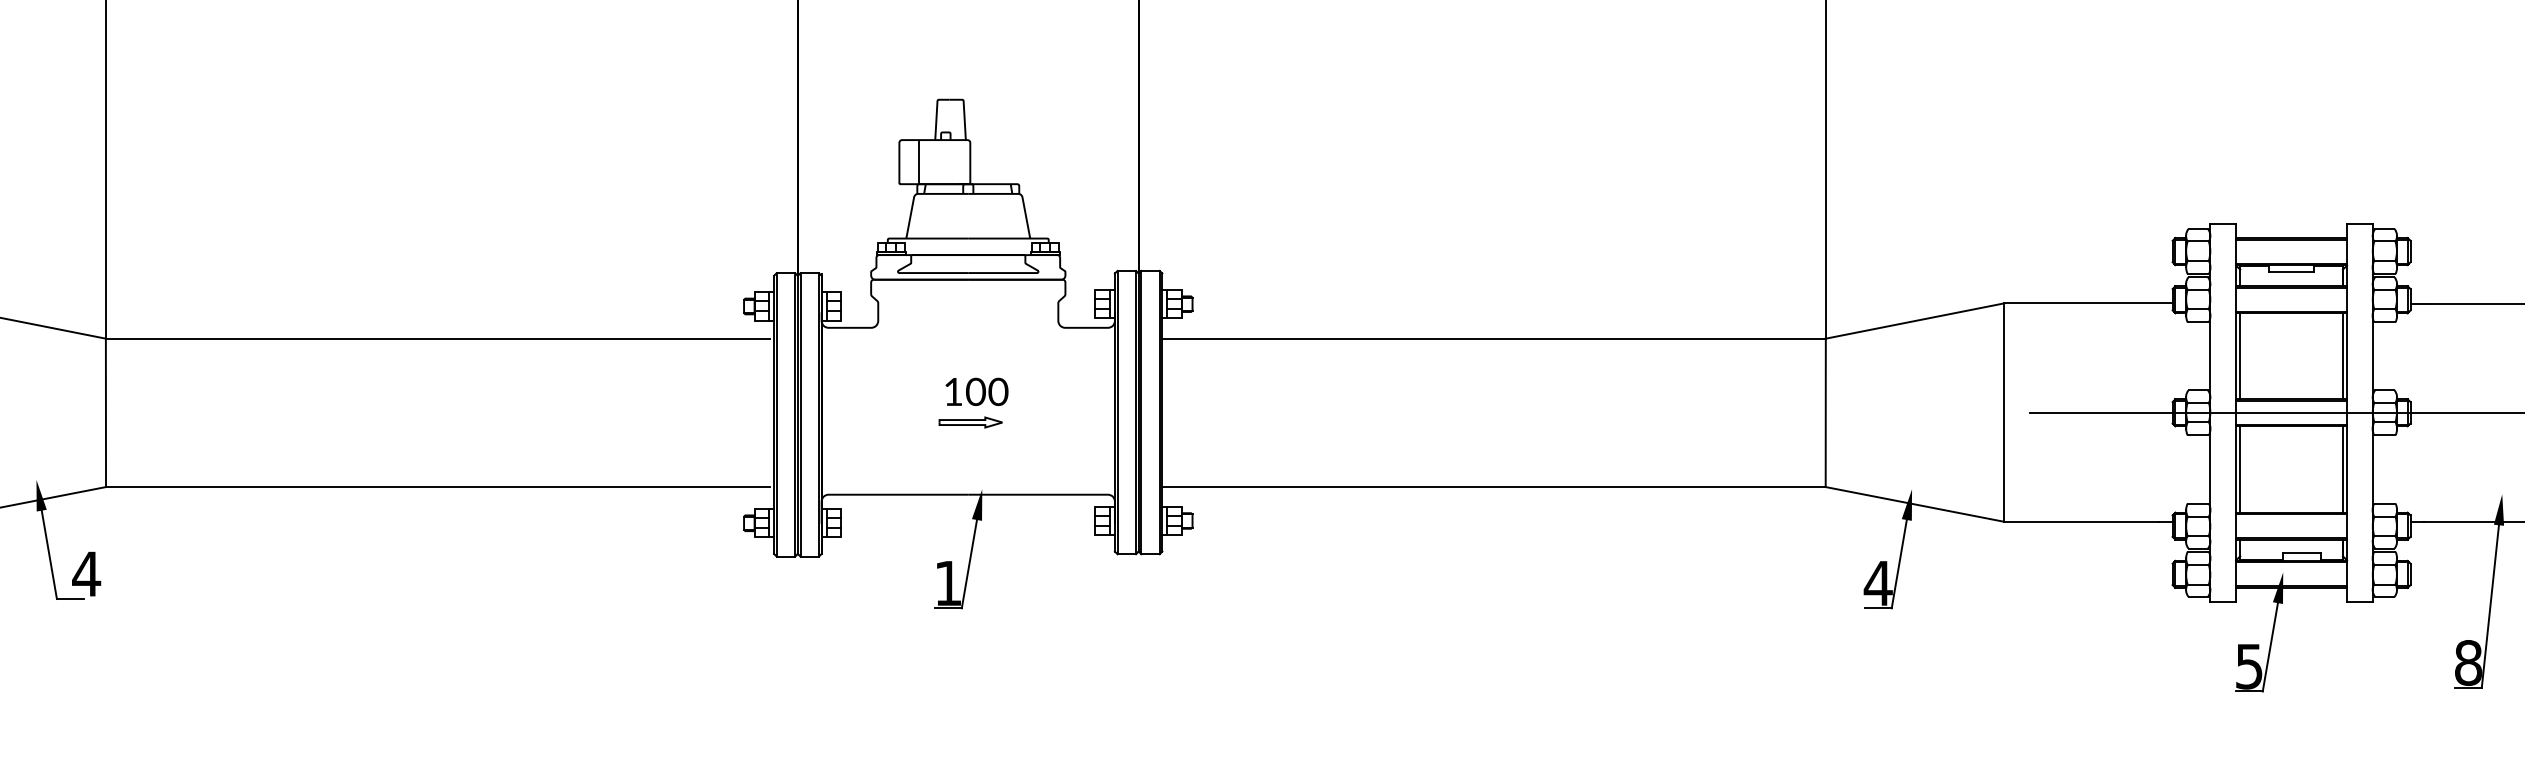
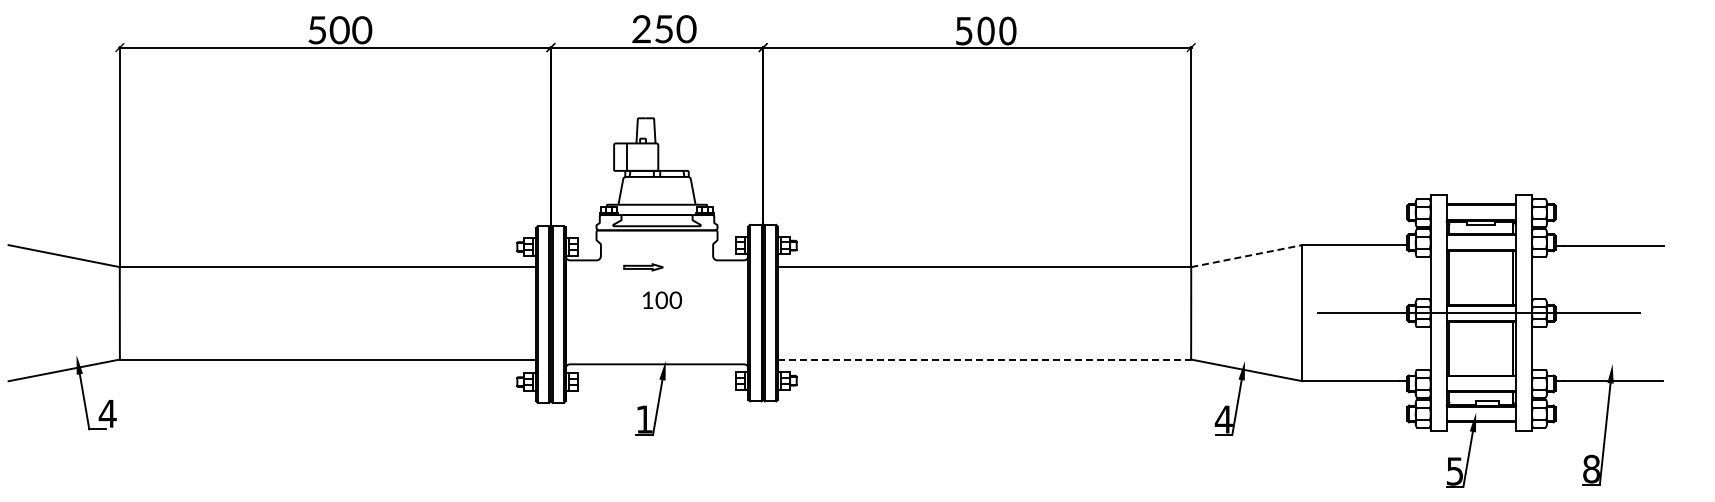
line: (1914, 321) -> (1246, 256), solid -> dashed
part: (970, 422) -> (643, 267), moved
line: (1493, 486) -> (984, 359), solid -> dashed

